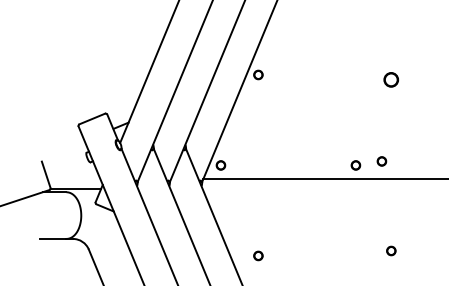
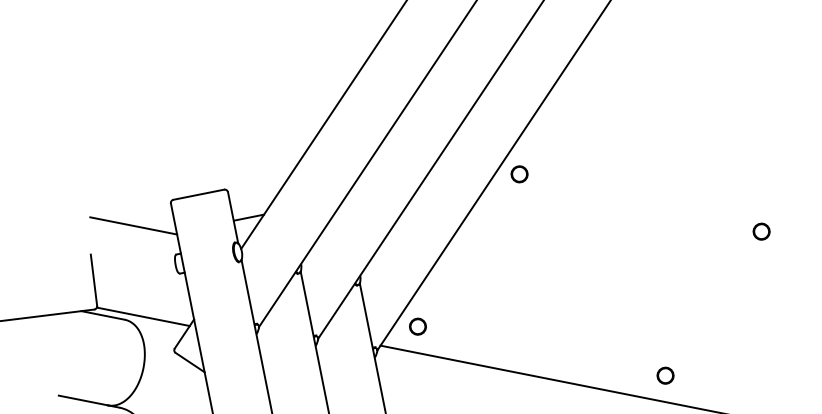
part: (391, 79) -> (762, 230), size x0.62
line: (61, 142) -> (133, 226), added
part: (381, 161) -> (713, 377), removed

